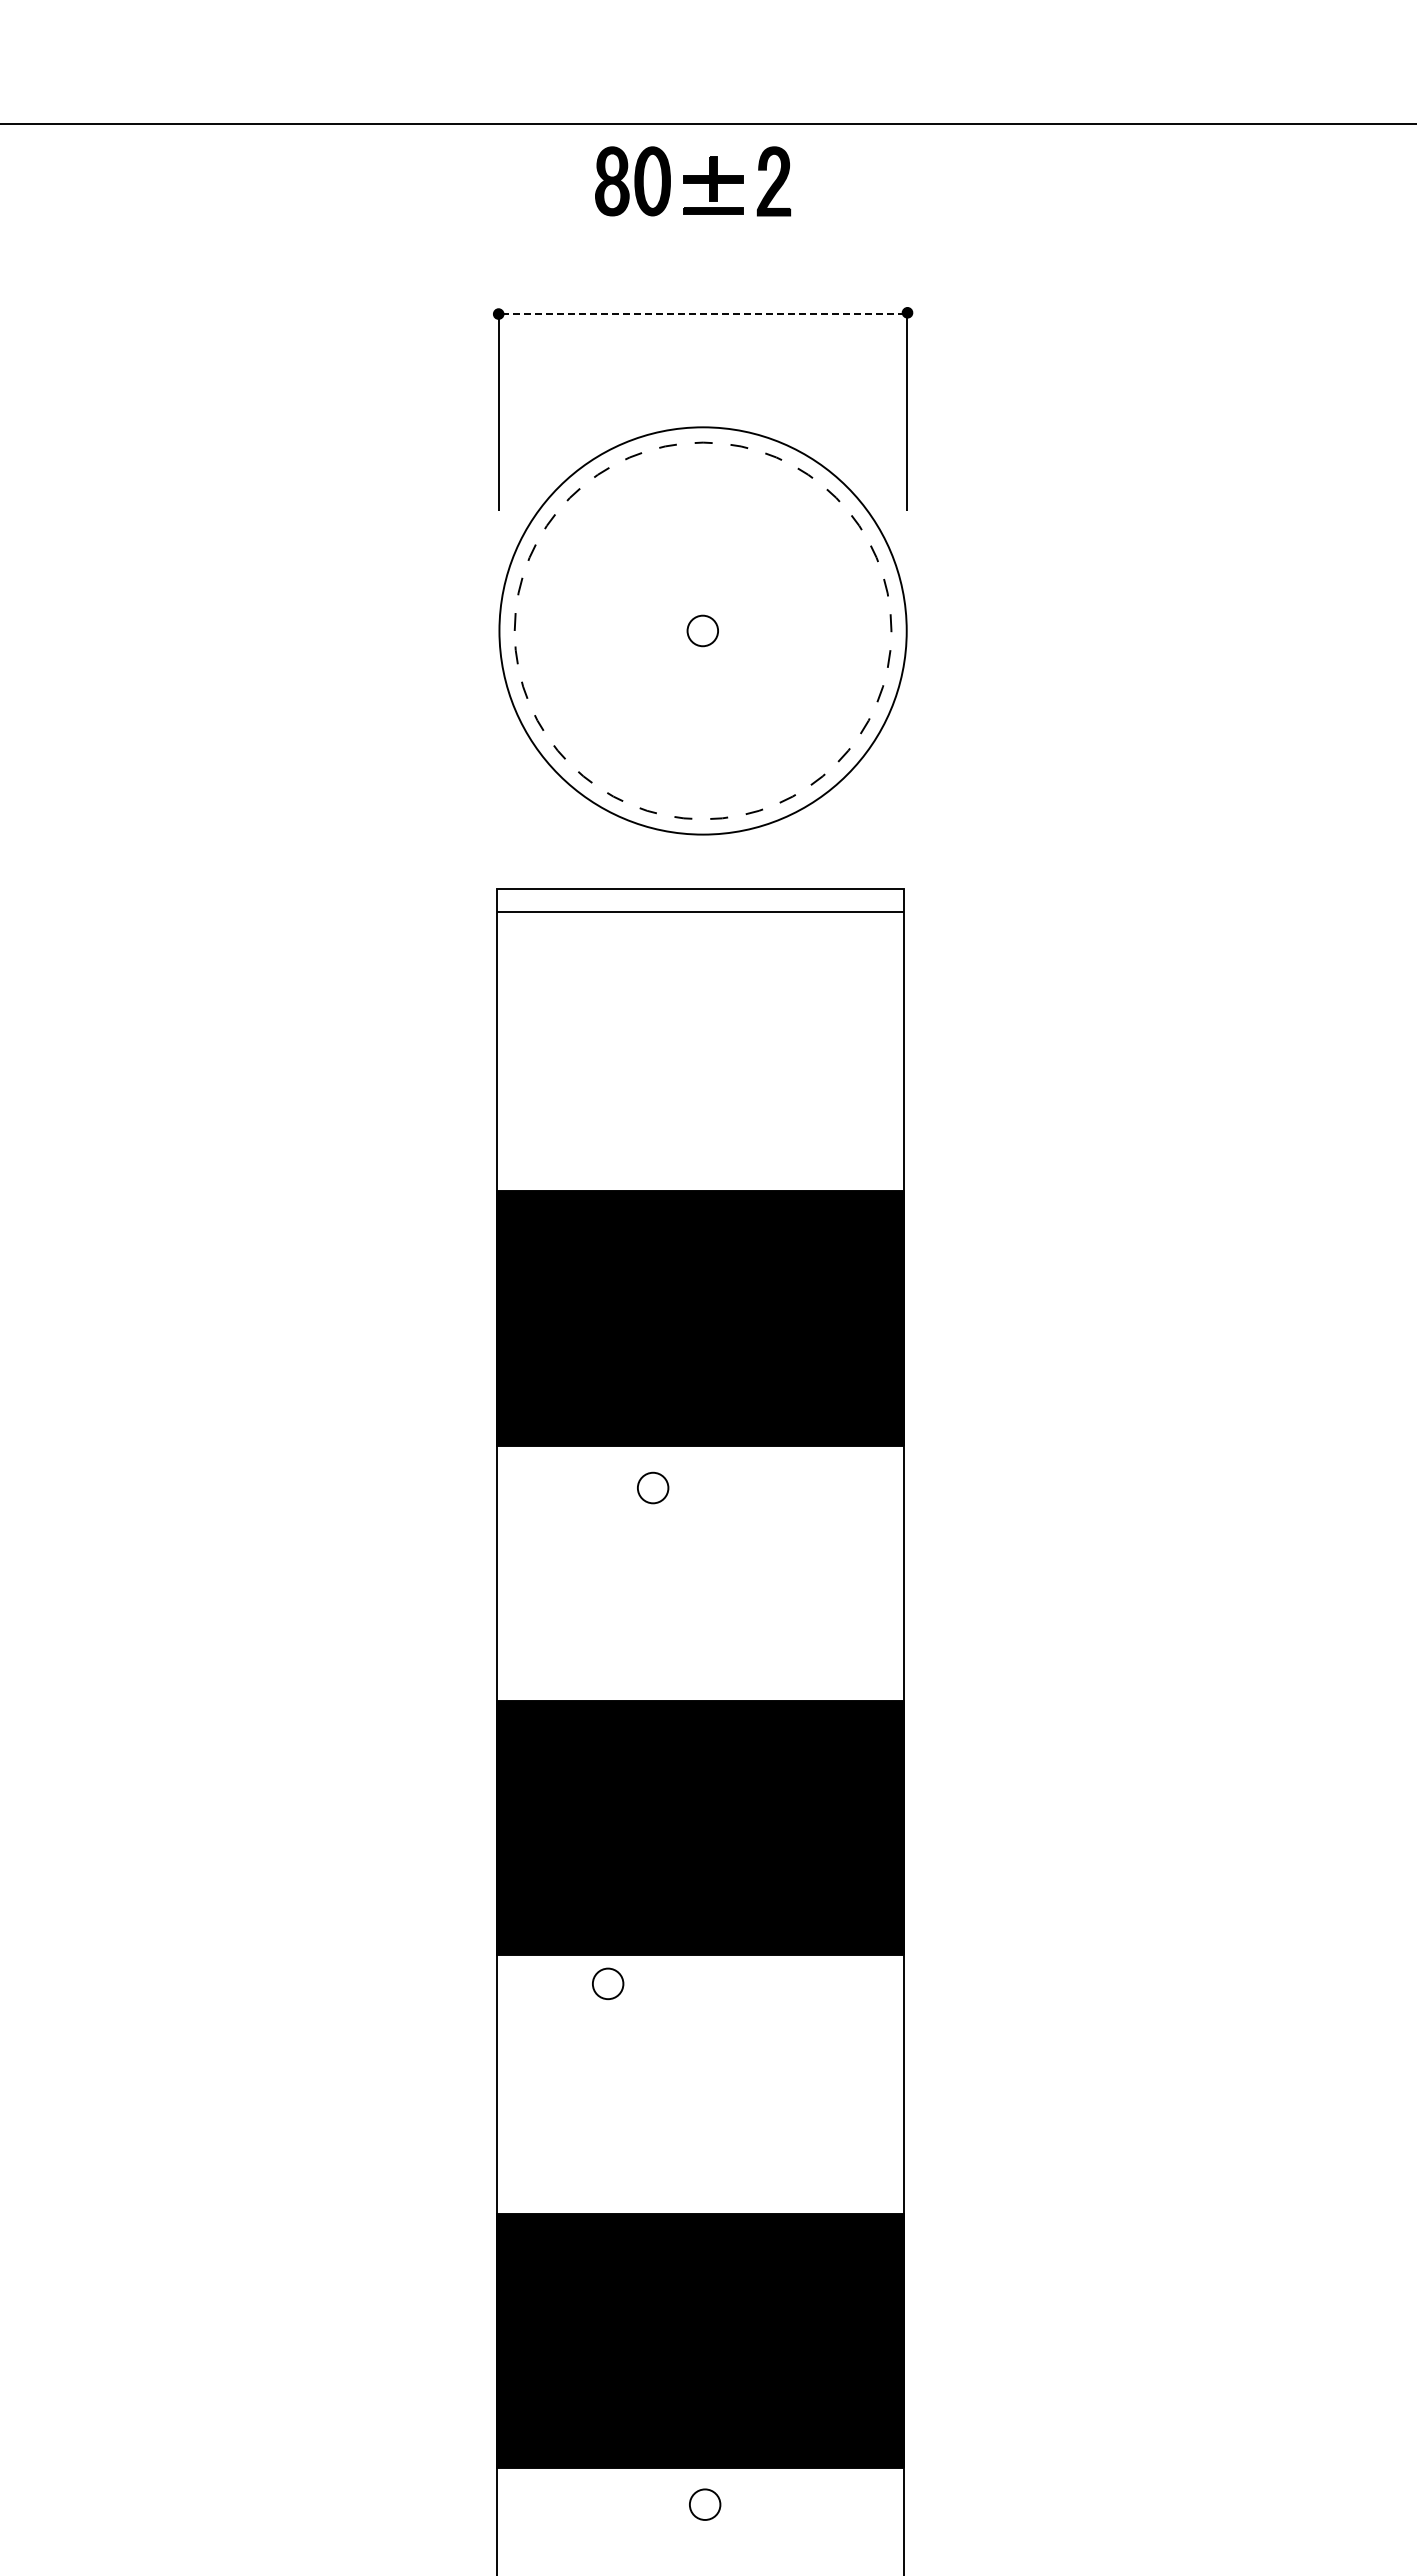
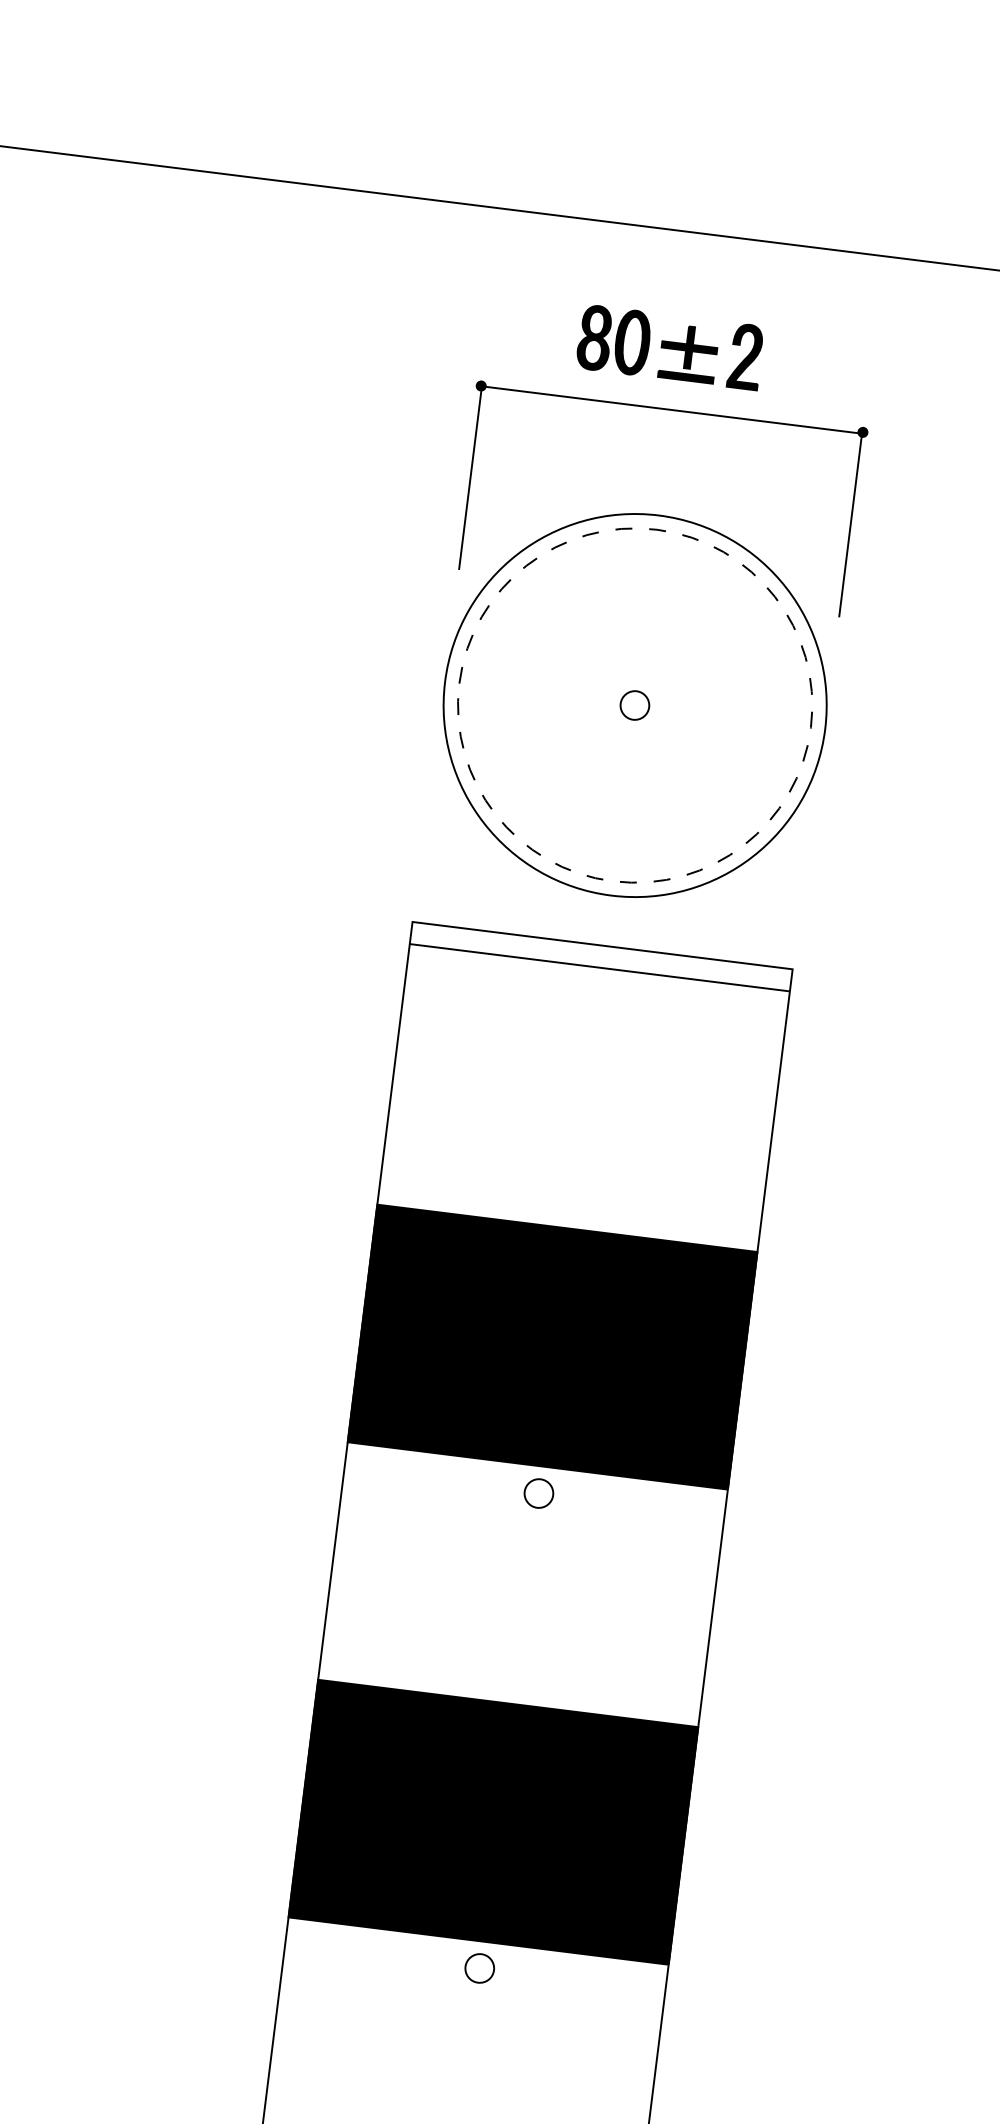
part: (693, 181) -> (670, 347), moved
line: (705, 314) -> (674, 410), dashed -> solid
part: (653, 1487) -> (539, 1493), moved
part: (608, 1983) -> (480, 1968), moved

